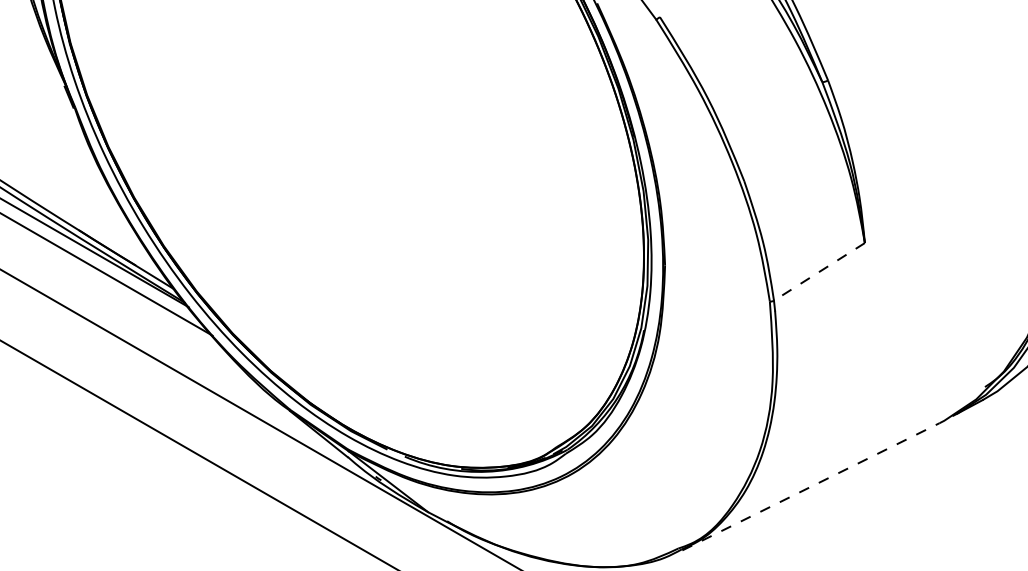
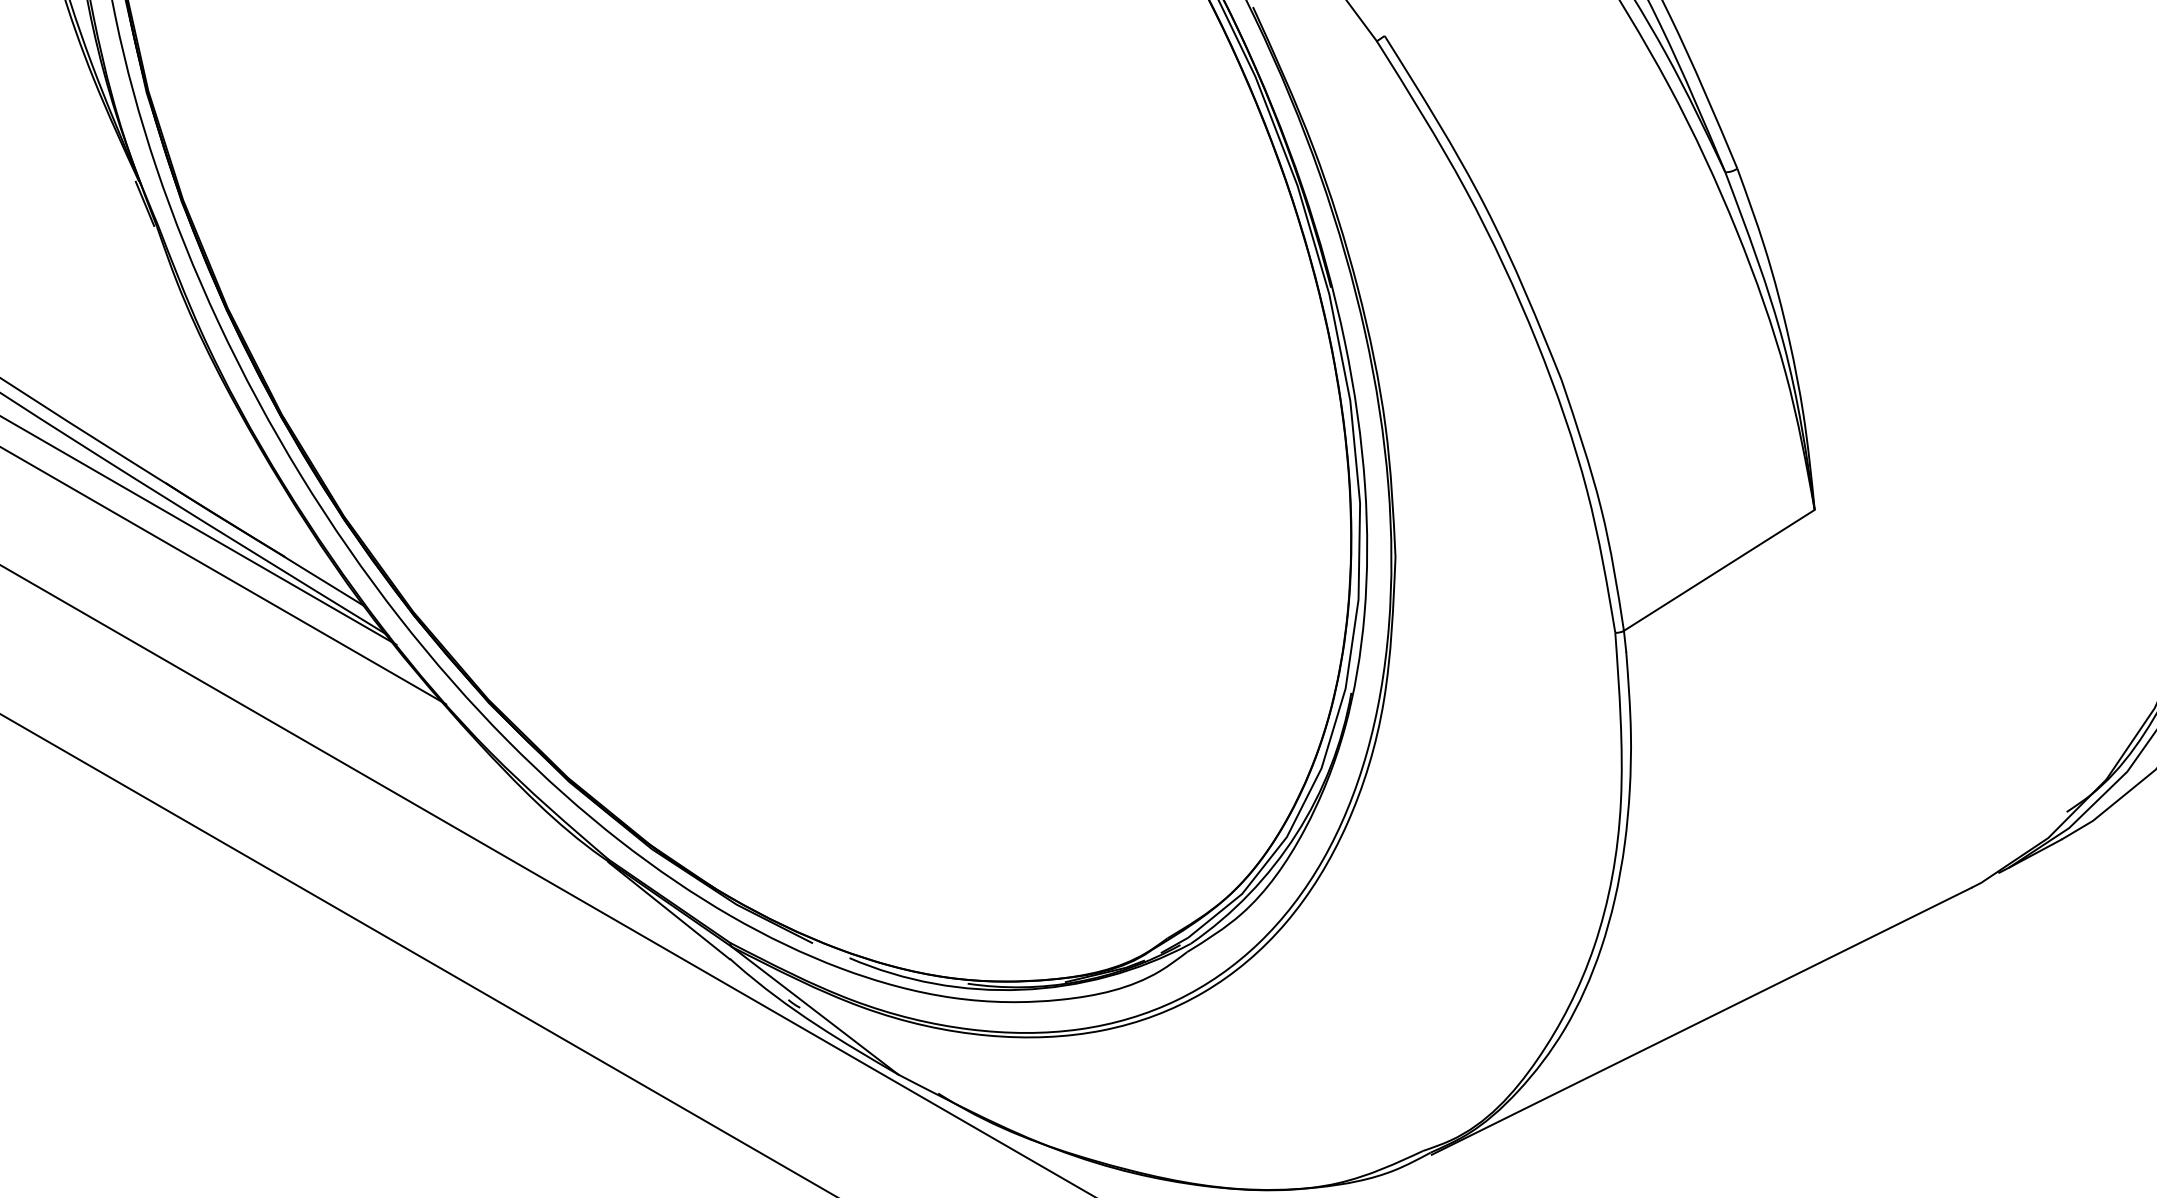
line: (819, 271) -> (1719, 569), dashed -> solid
line: (811, 486) -> (1702, 1020), dashed -> solid

